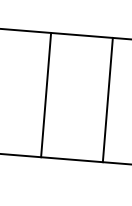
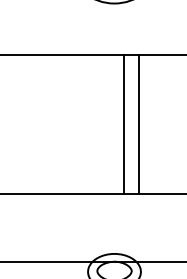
line: (46, 95) -> (124, 124), moved
line: (108, 100) -> (139, 124), moved

